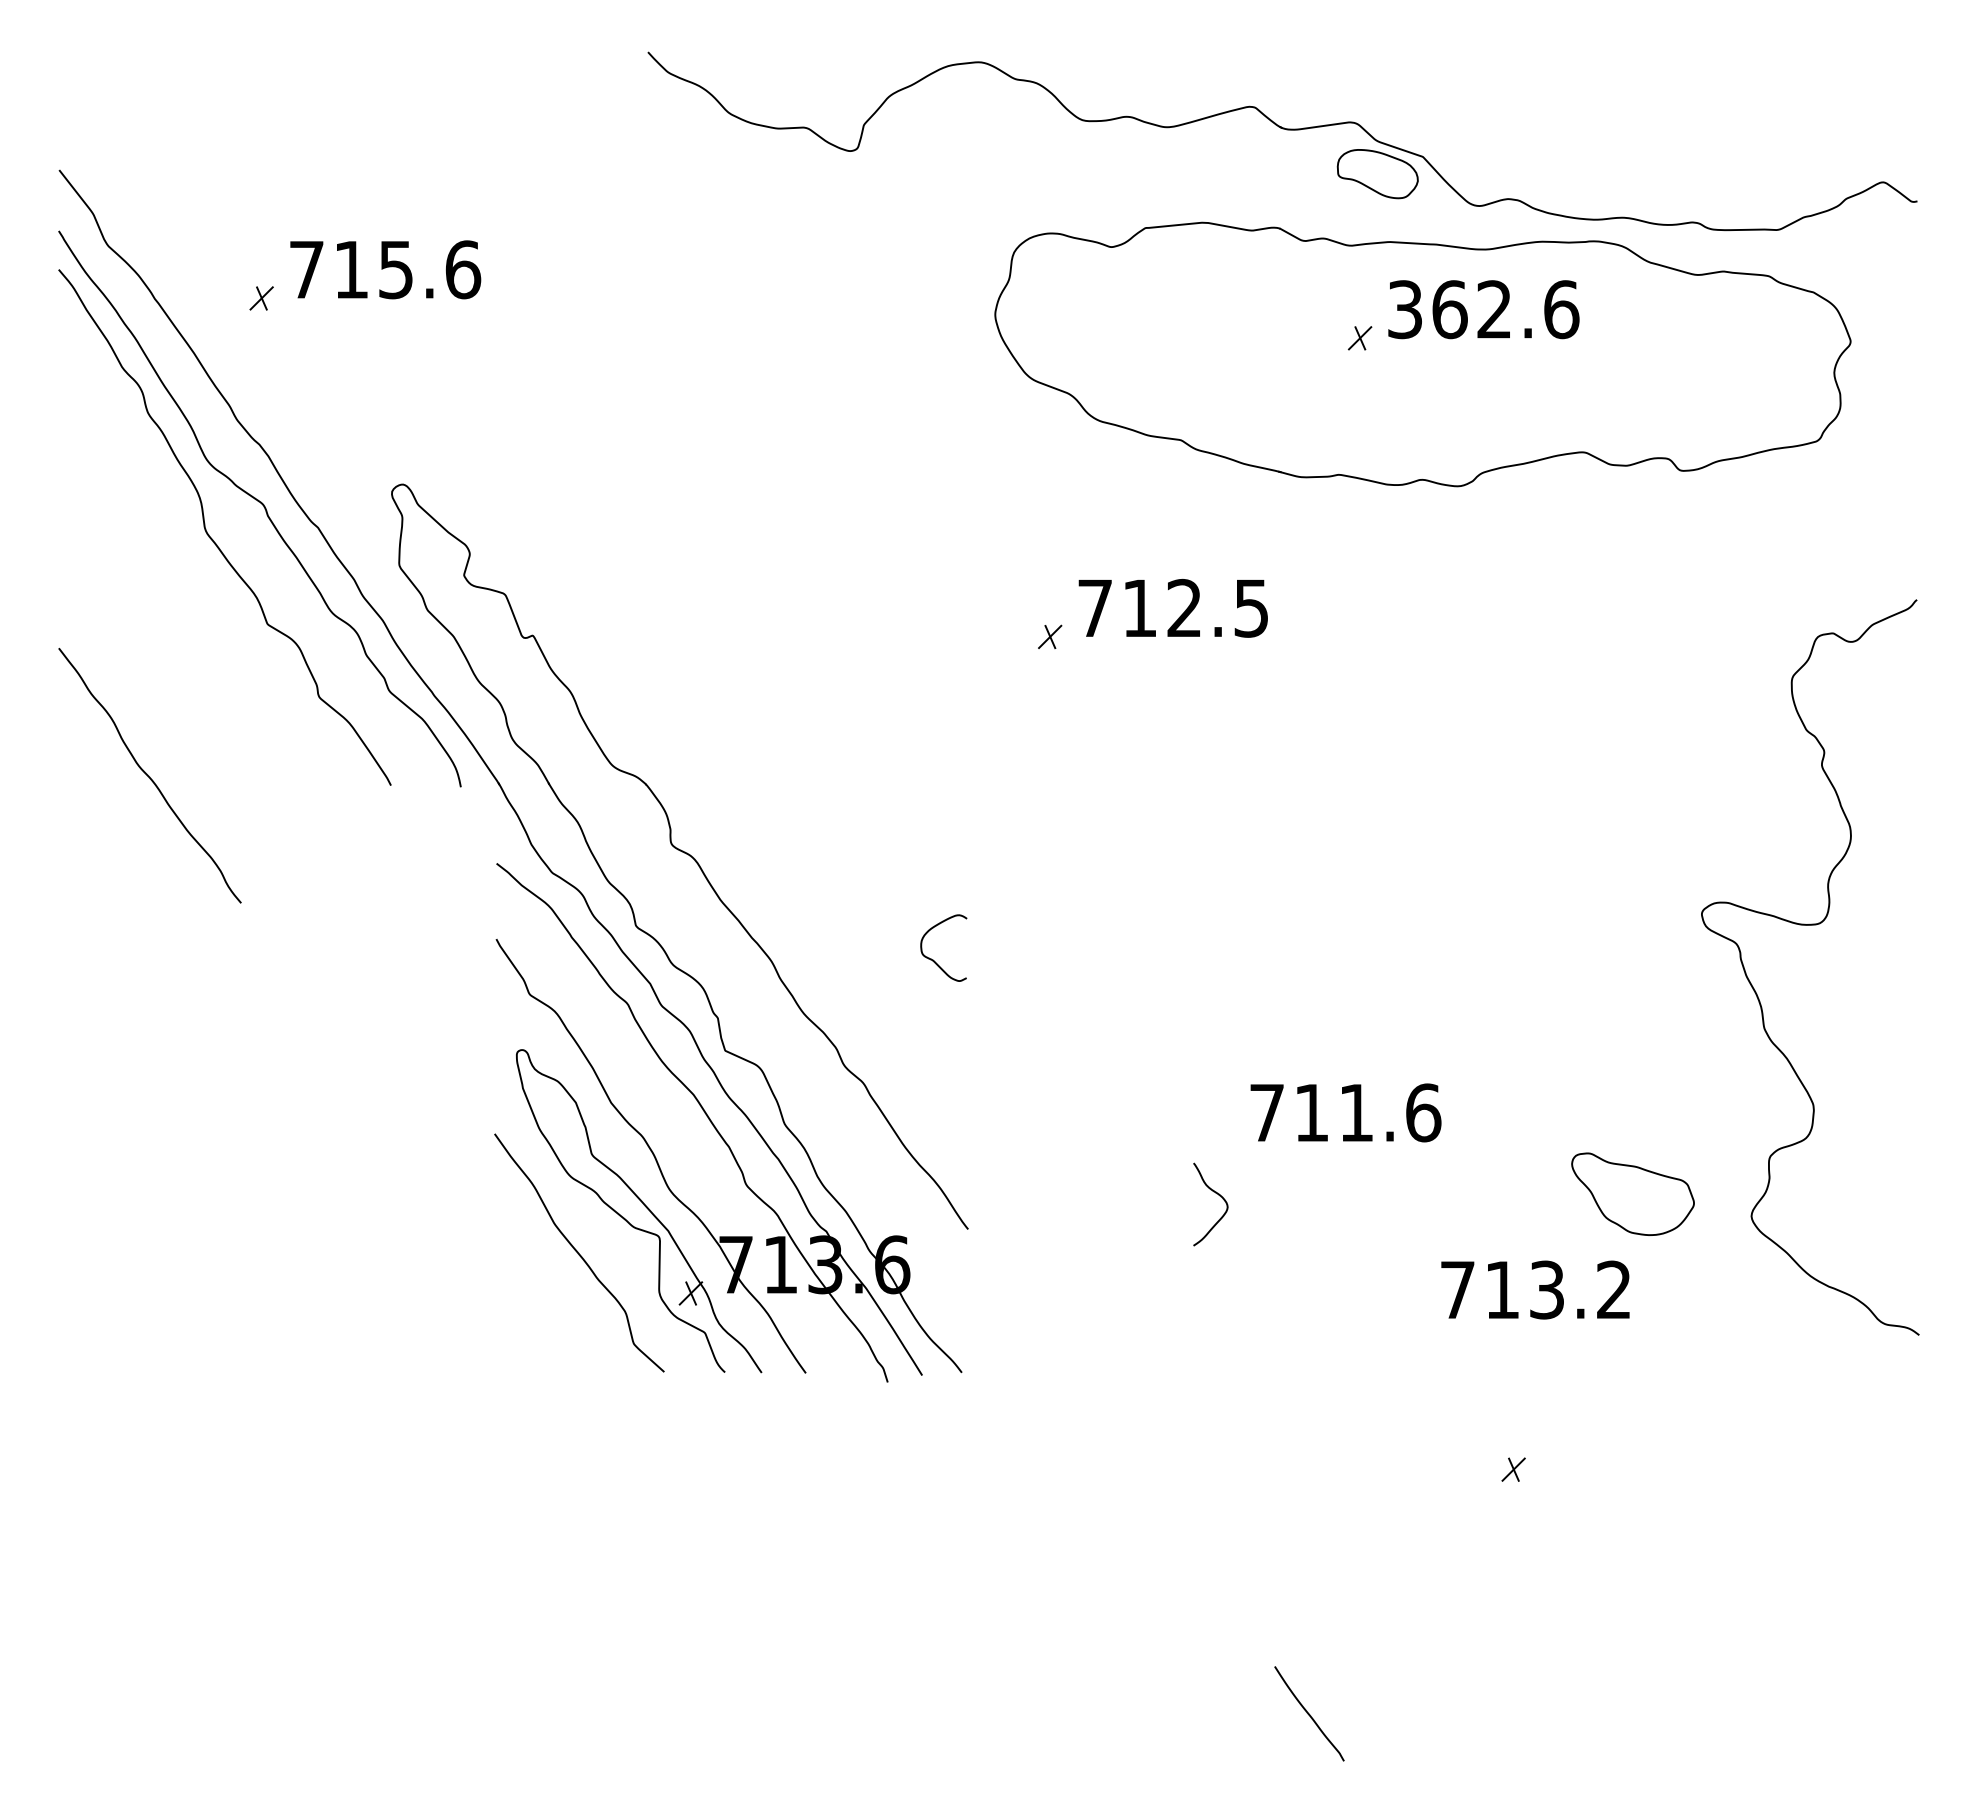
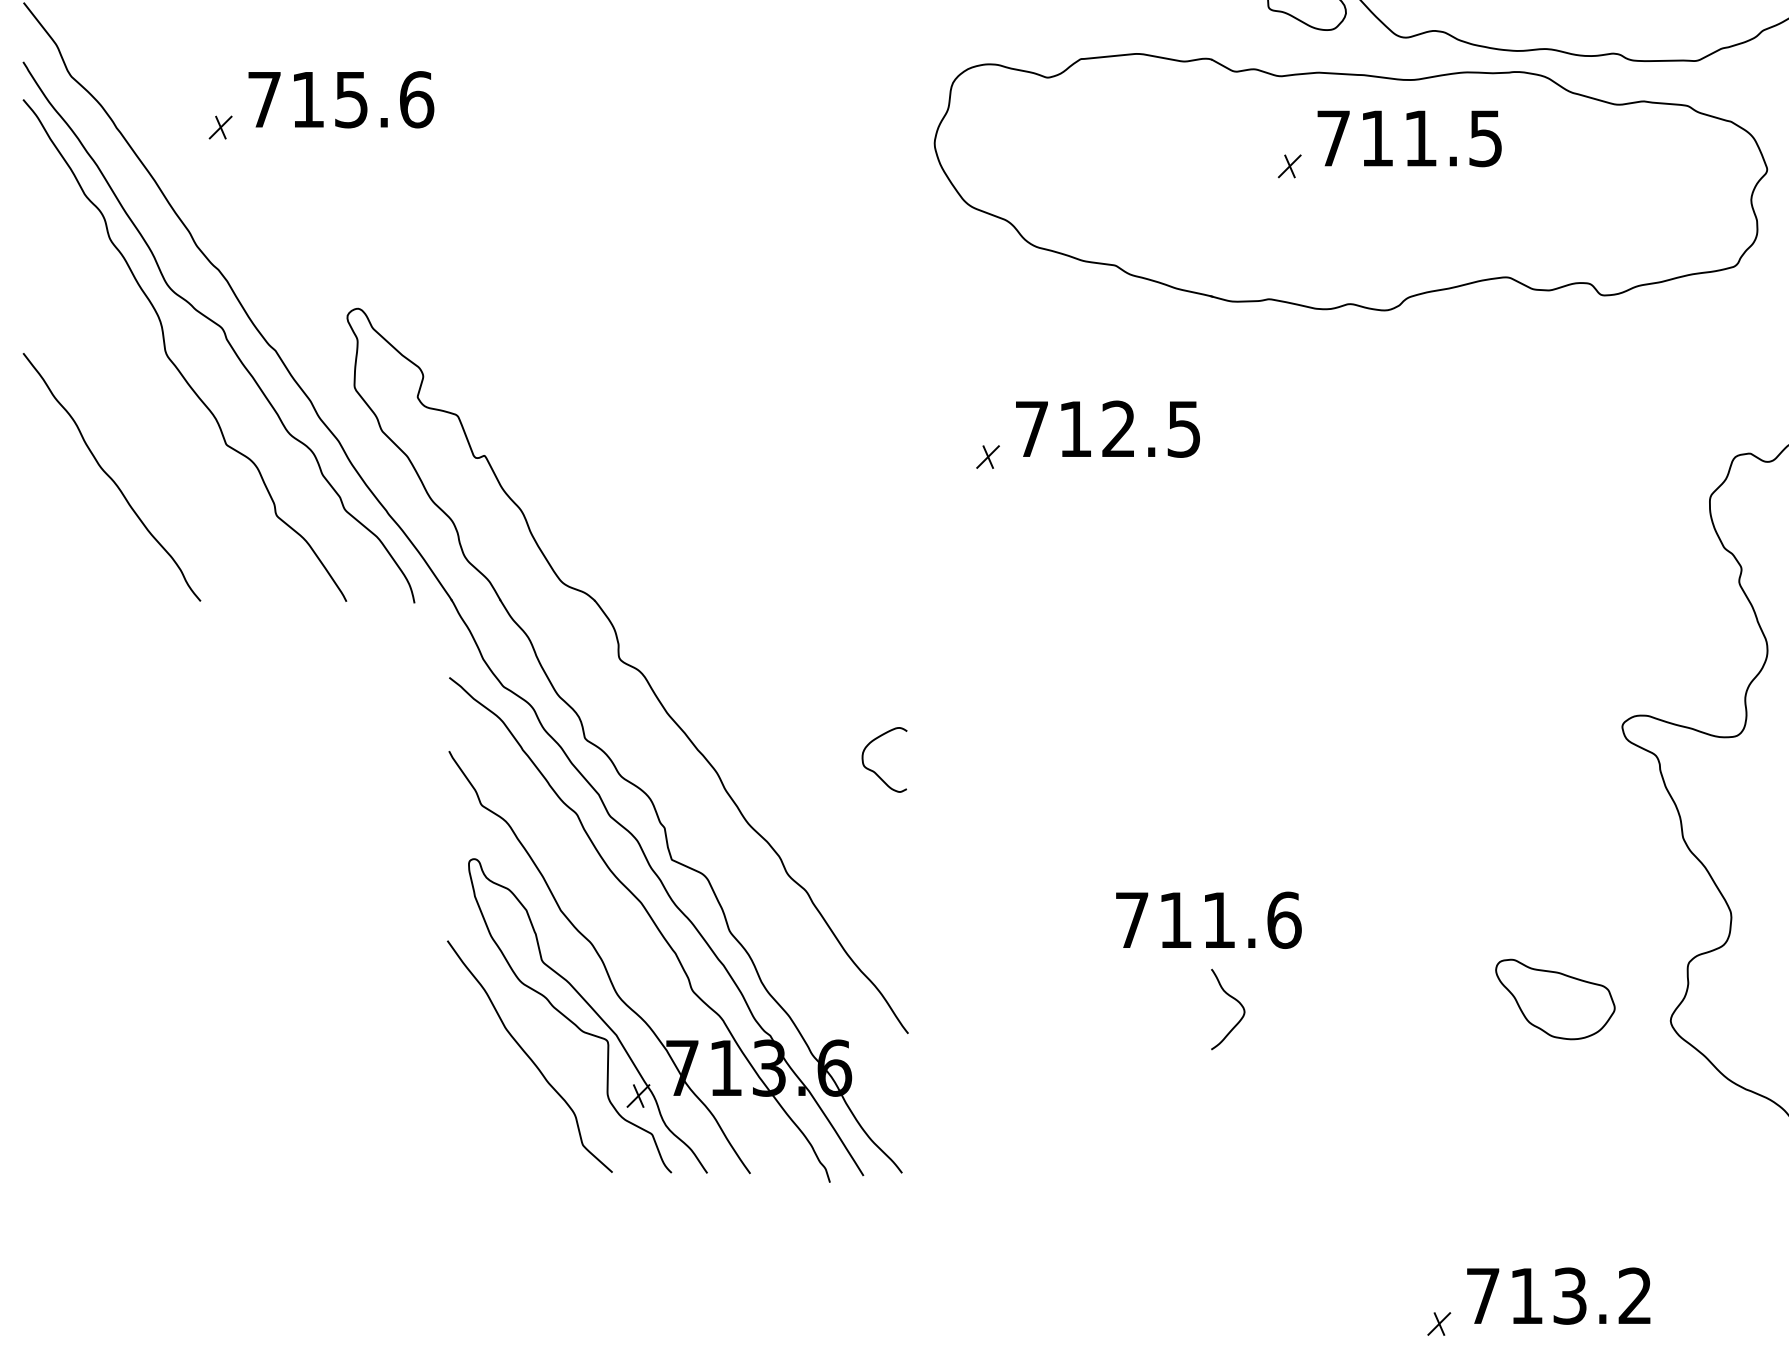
text: (1483, 309) -> (1409, 138), 362.6 -> 711.5
curve: (148, 775) -> (110, 477), moved
text: (1345, 1112) -> (1208, 919), moved
curve: (1218, 1195) -> (1235, 1000), moved
text: (1535, 1289) -> (1558, 1295), moved
part: (1513, 1469) -> (1439, 1323), moved

